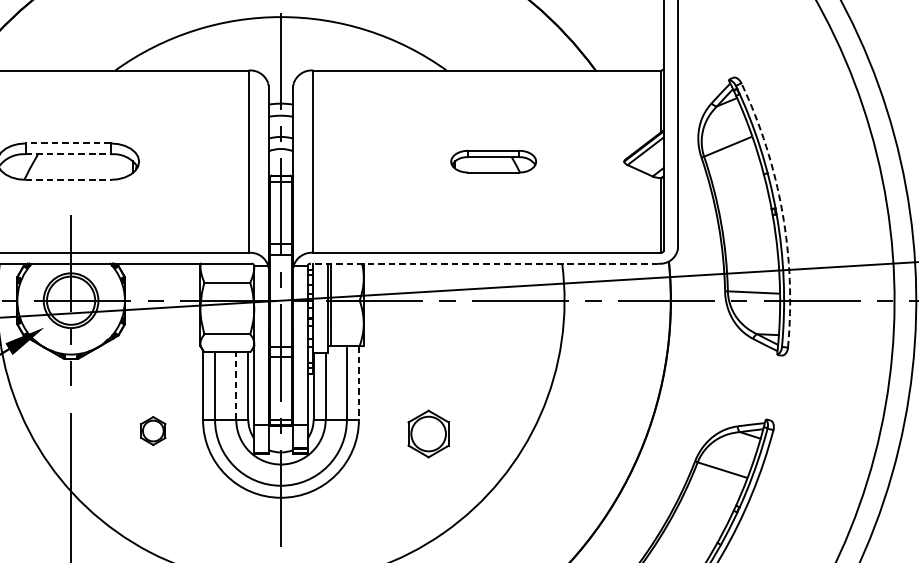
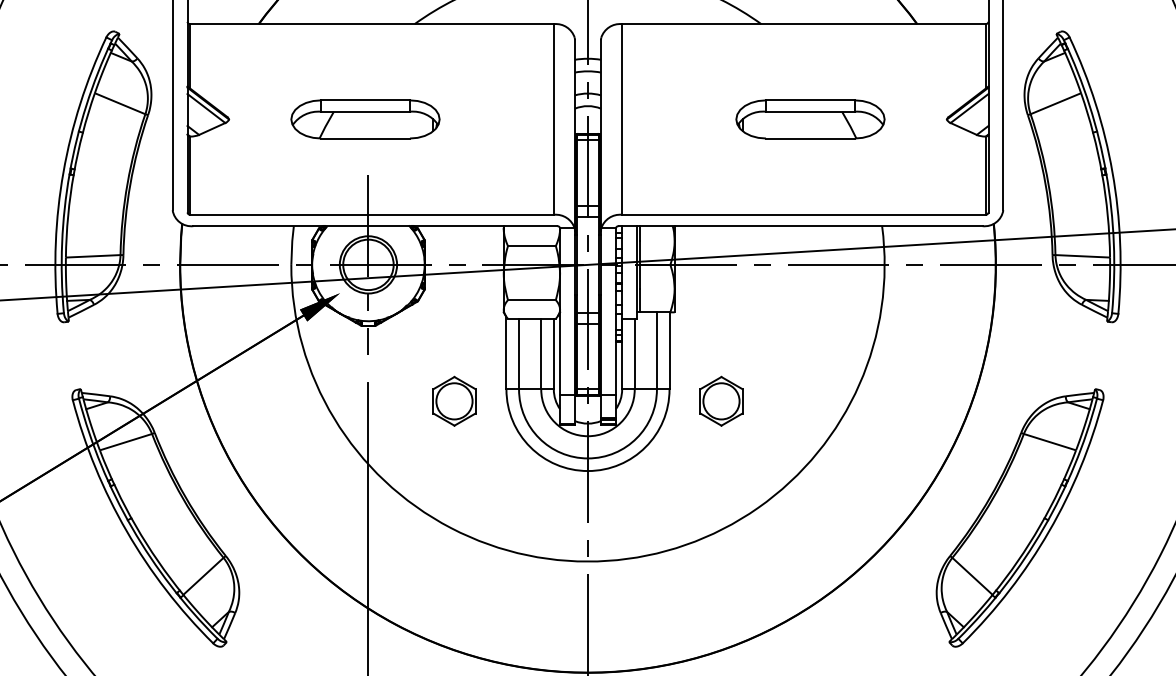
line: (68, 143) -> (365, 100), dashed -> solid
line: (69, 154) -> (366, 111), dashed -> solid
part: (493, 161) -> (810, 119), size x1.67
line: (69, 179) -> (366, 138), dashed -> solid
arc: (782, 212) -> (1112, 172), dashed -> solid
line: (484, 264) -> (800, 226), dashed -> solid
line: (358, 382) -> (669, 350), dashed -> solid
line: (236, 385) -> (541, 353), dashed -> solid
part: (153, 430) -> (454, 400), size x1.67
part: (428, 433) -> (721, 400), moved

